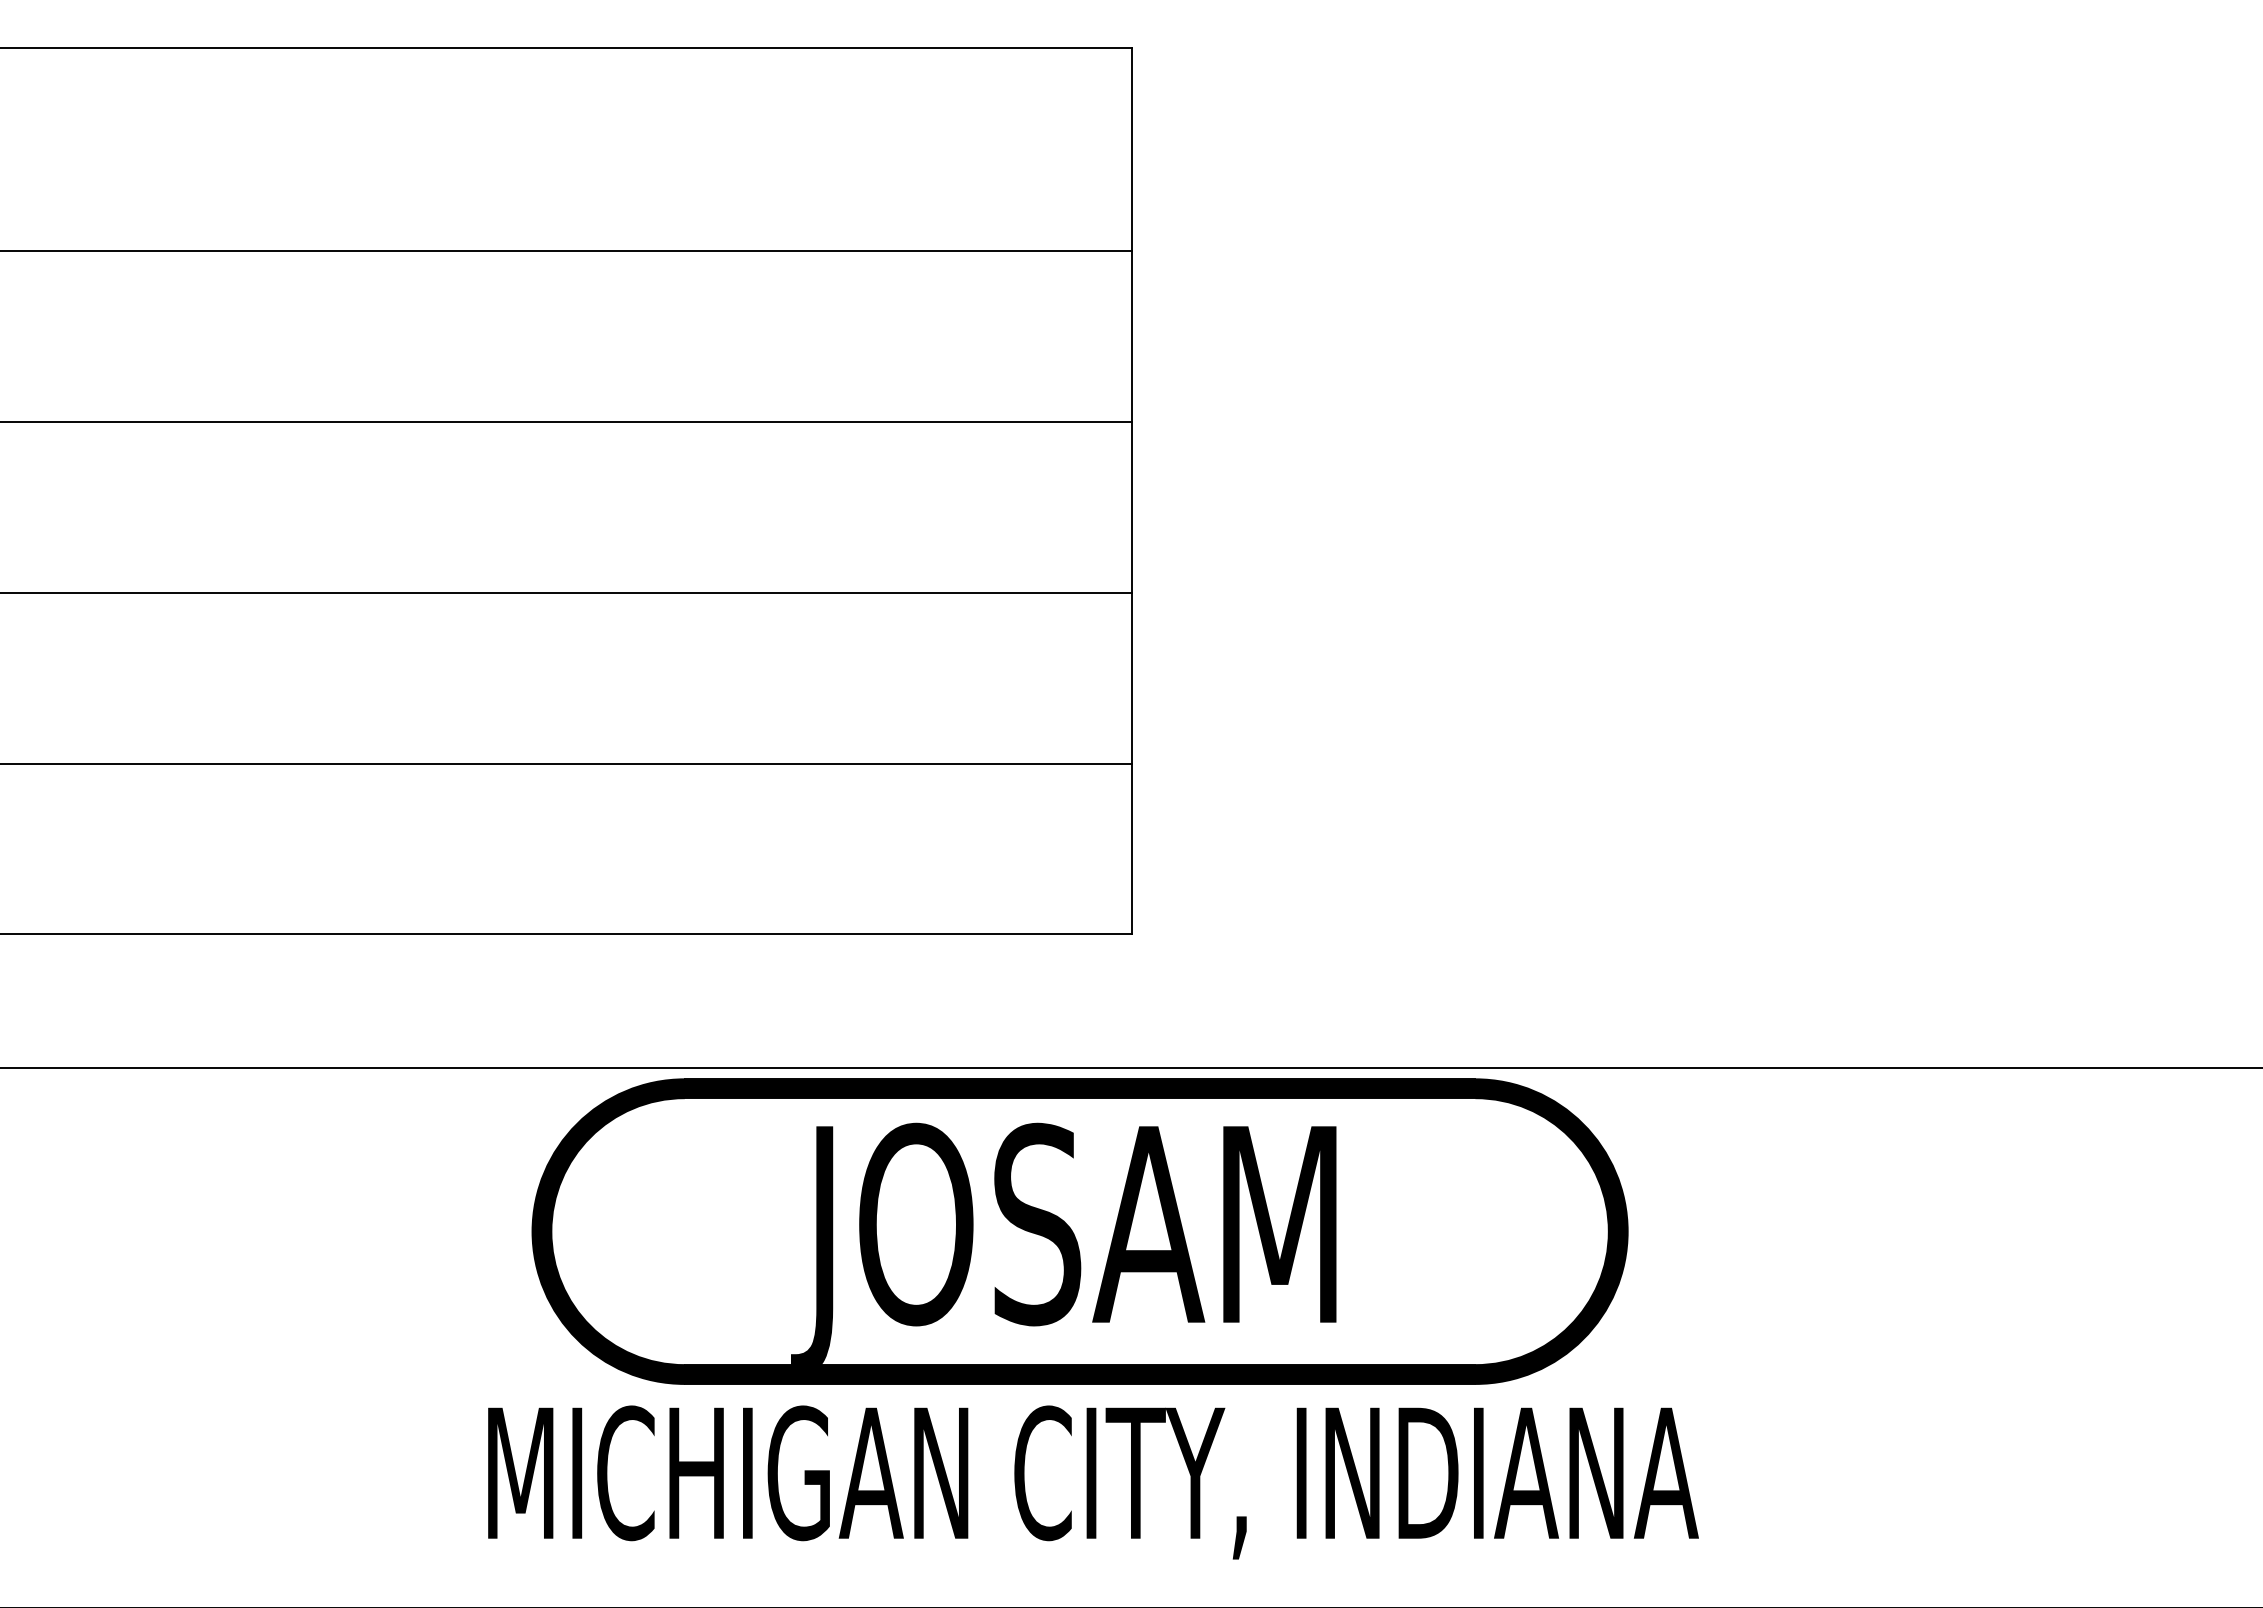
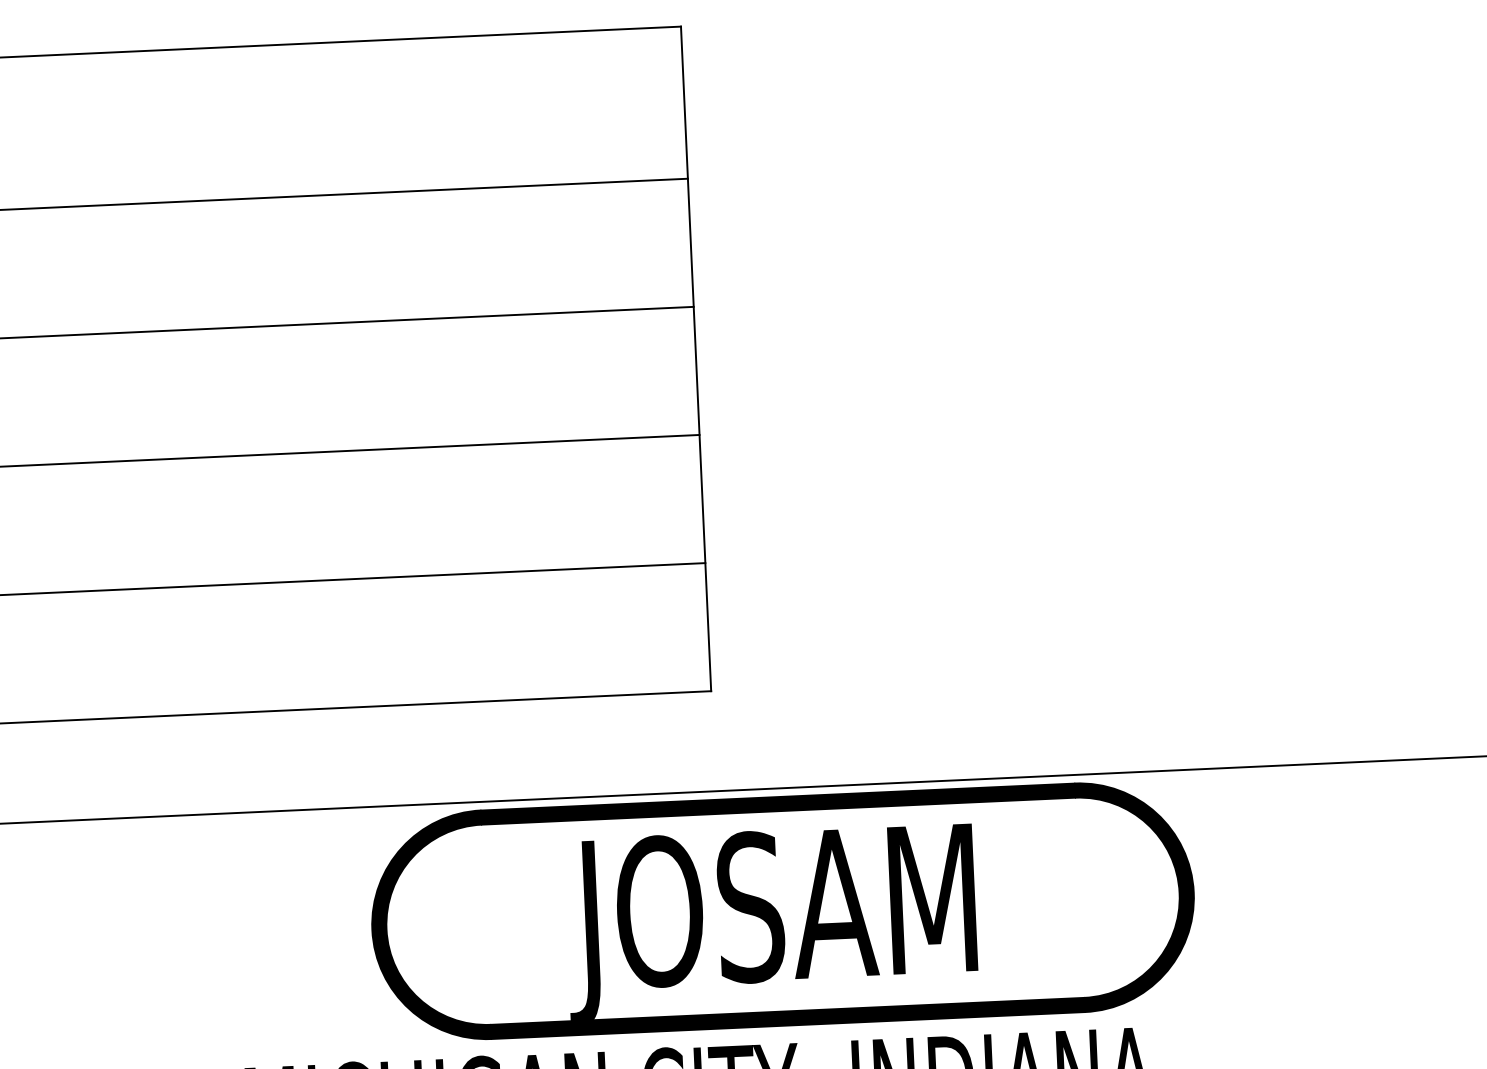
part: (1079, 1231) -> (782, 911), moved

